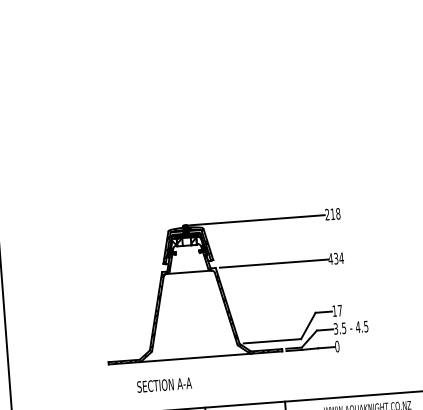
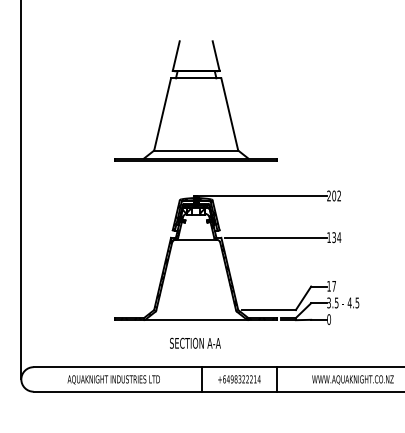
part: (177, 123) -> (195, 100), added
text: (335, 213) -> (336, 195), 218 -> 202
text: (331, 258) -> (329, 237), 434 -> 134
text: (164, 384) -> (195, 342), moved

